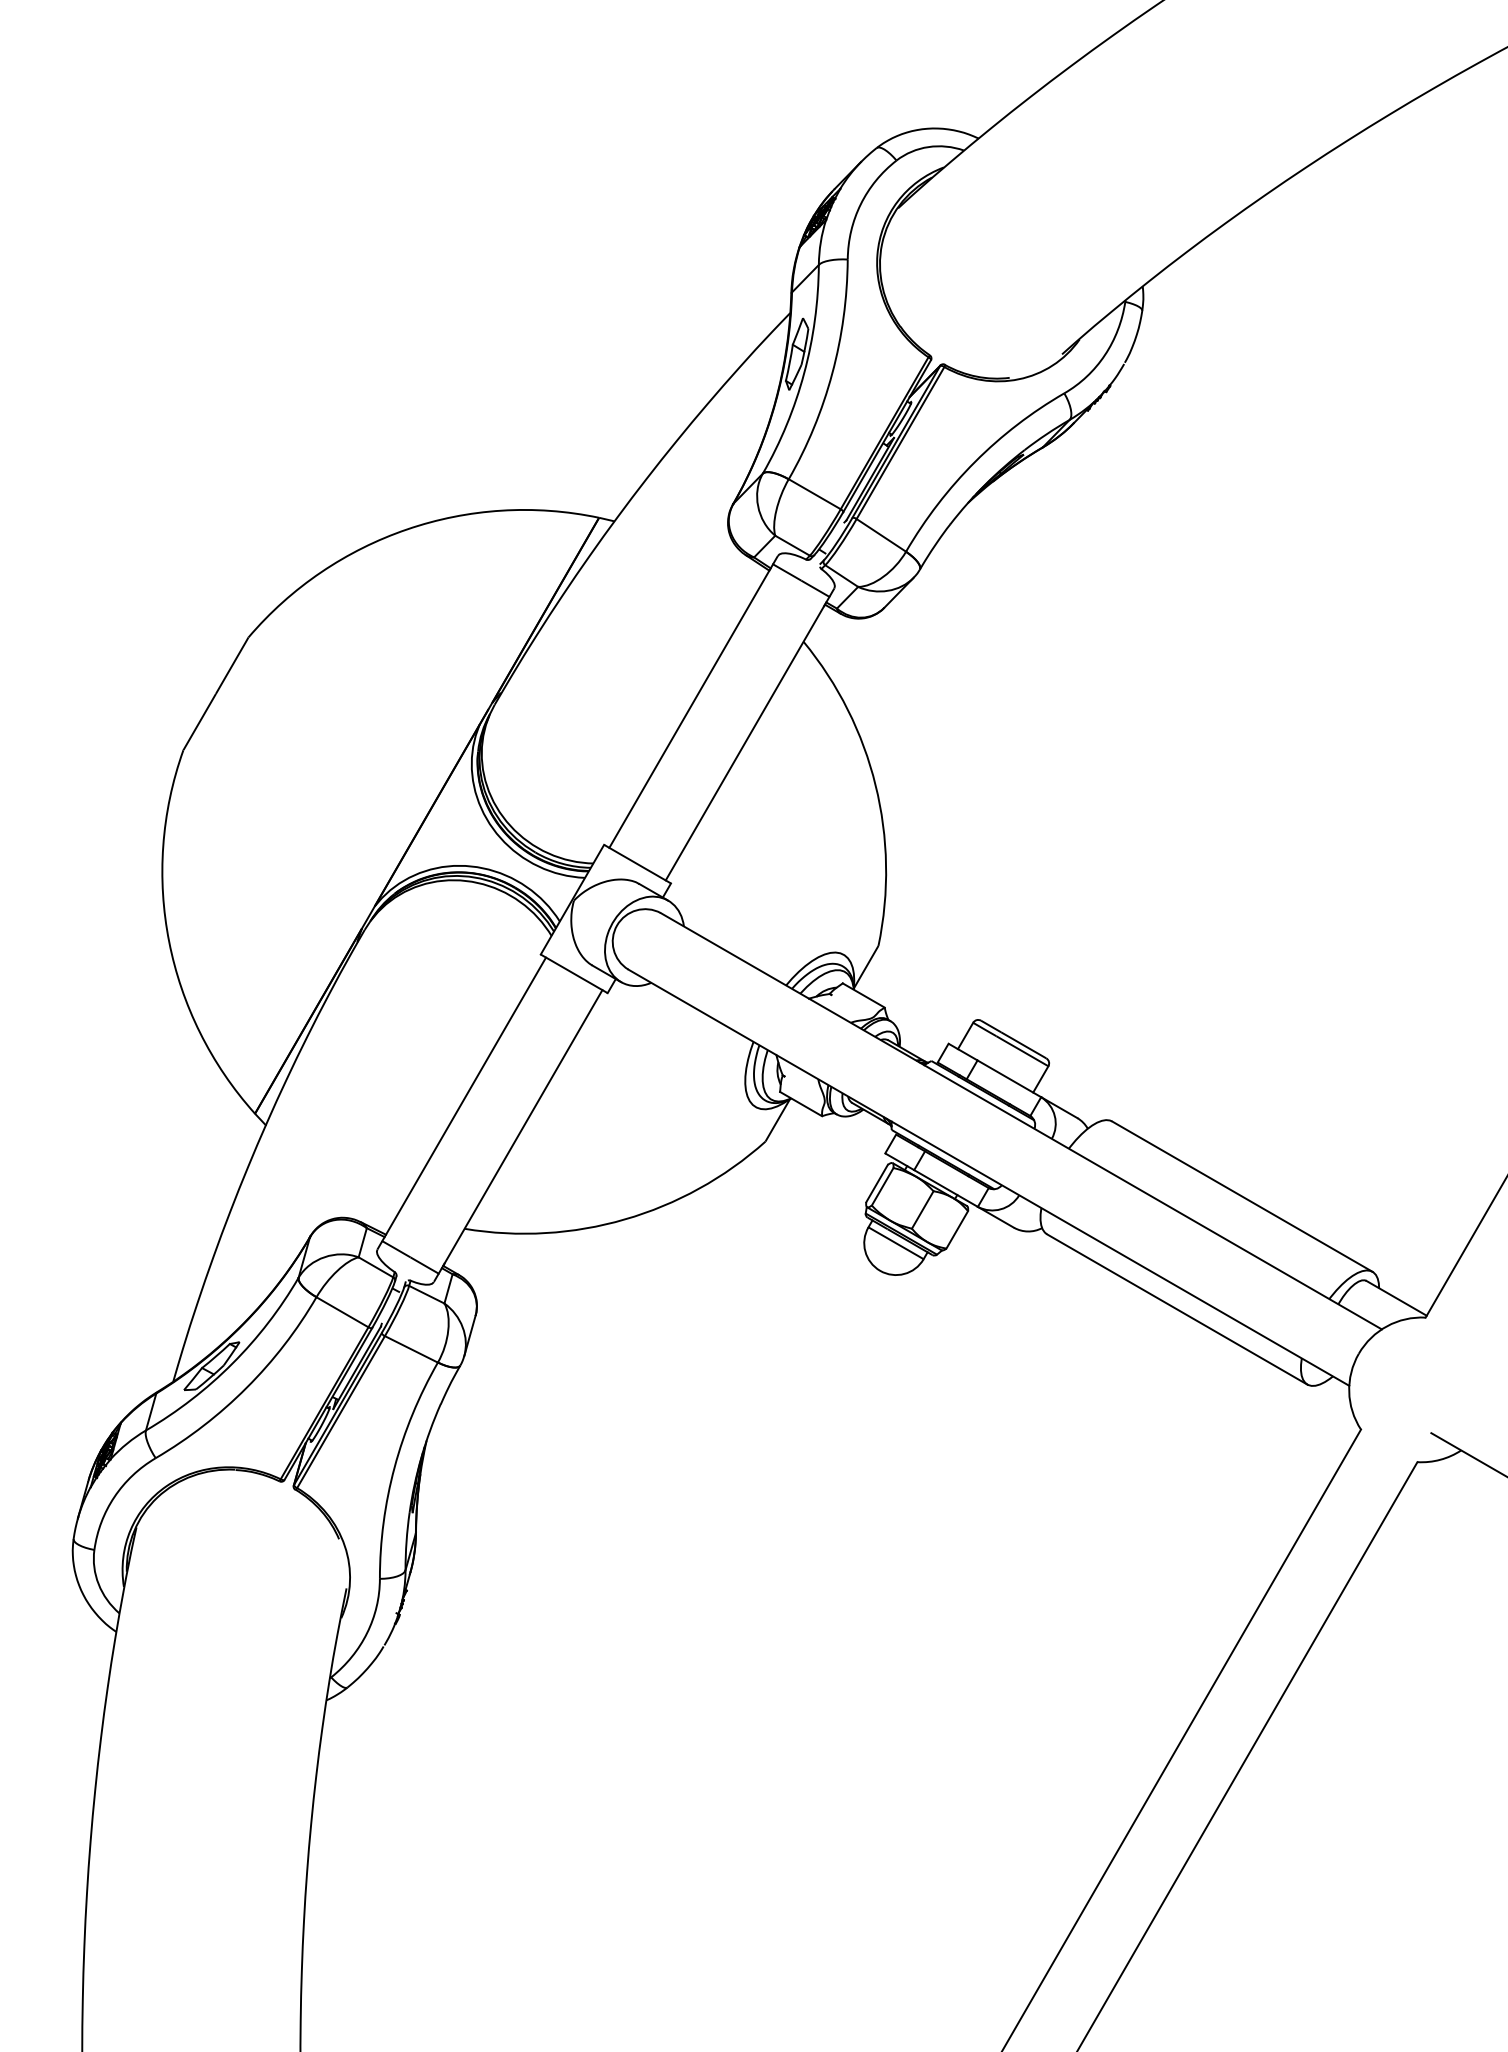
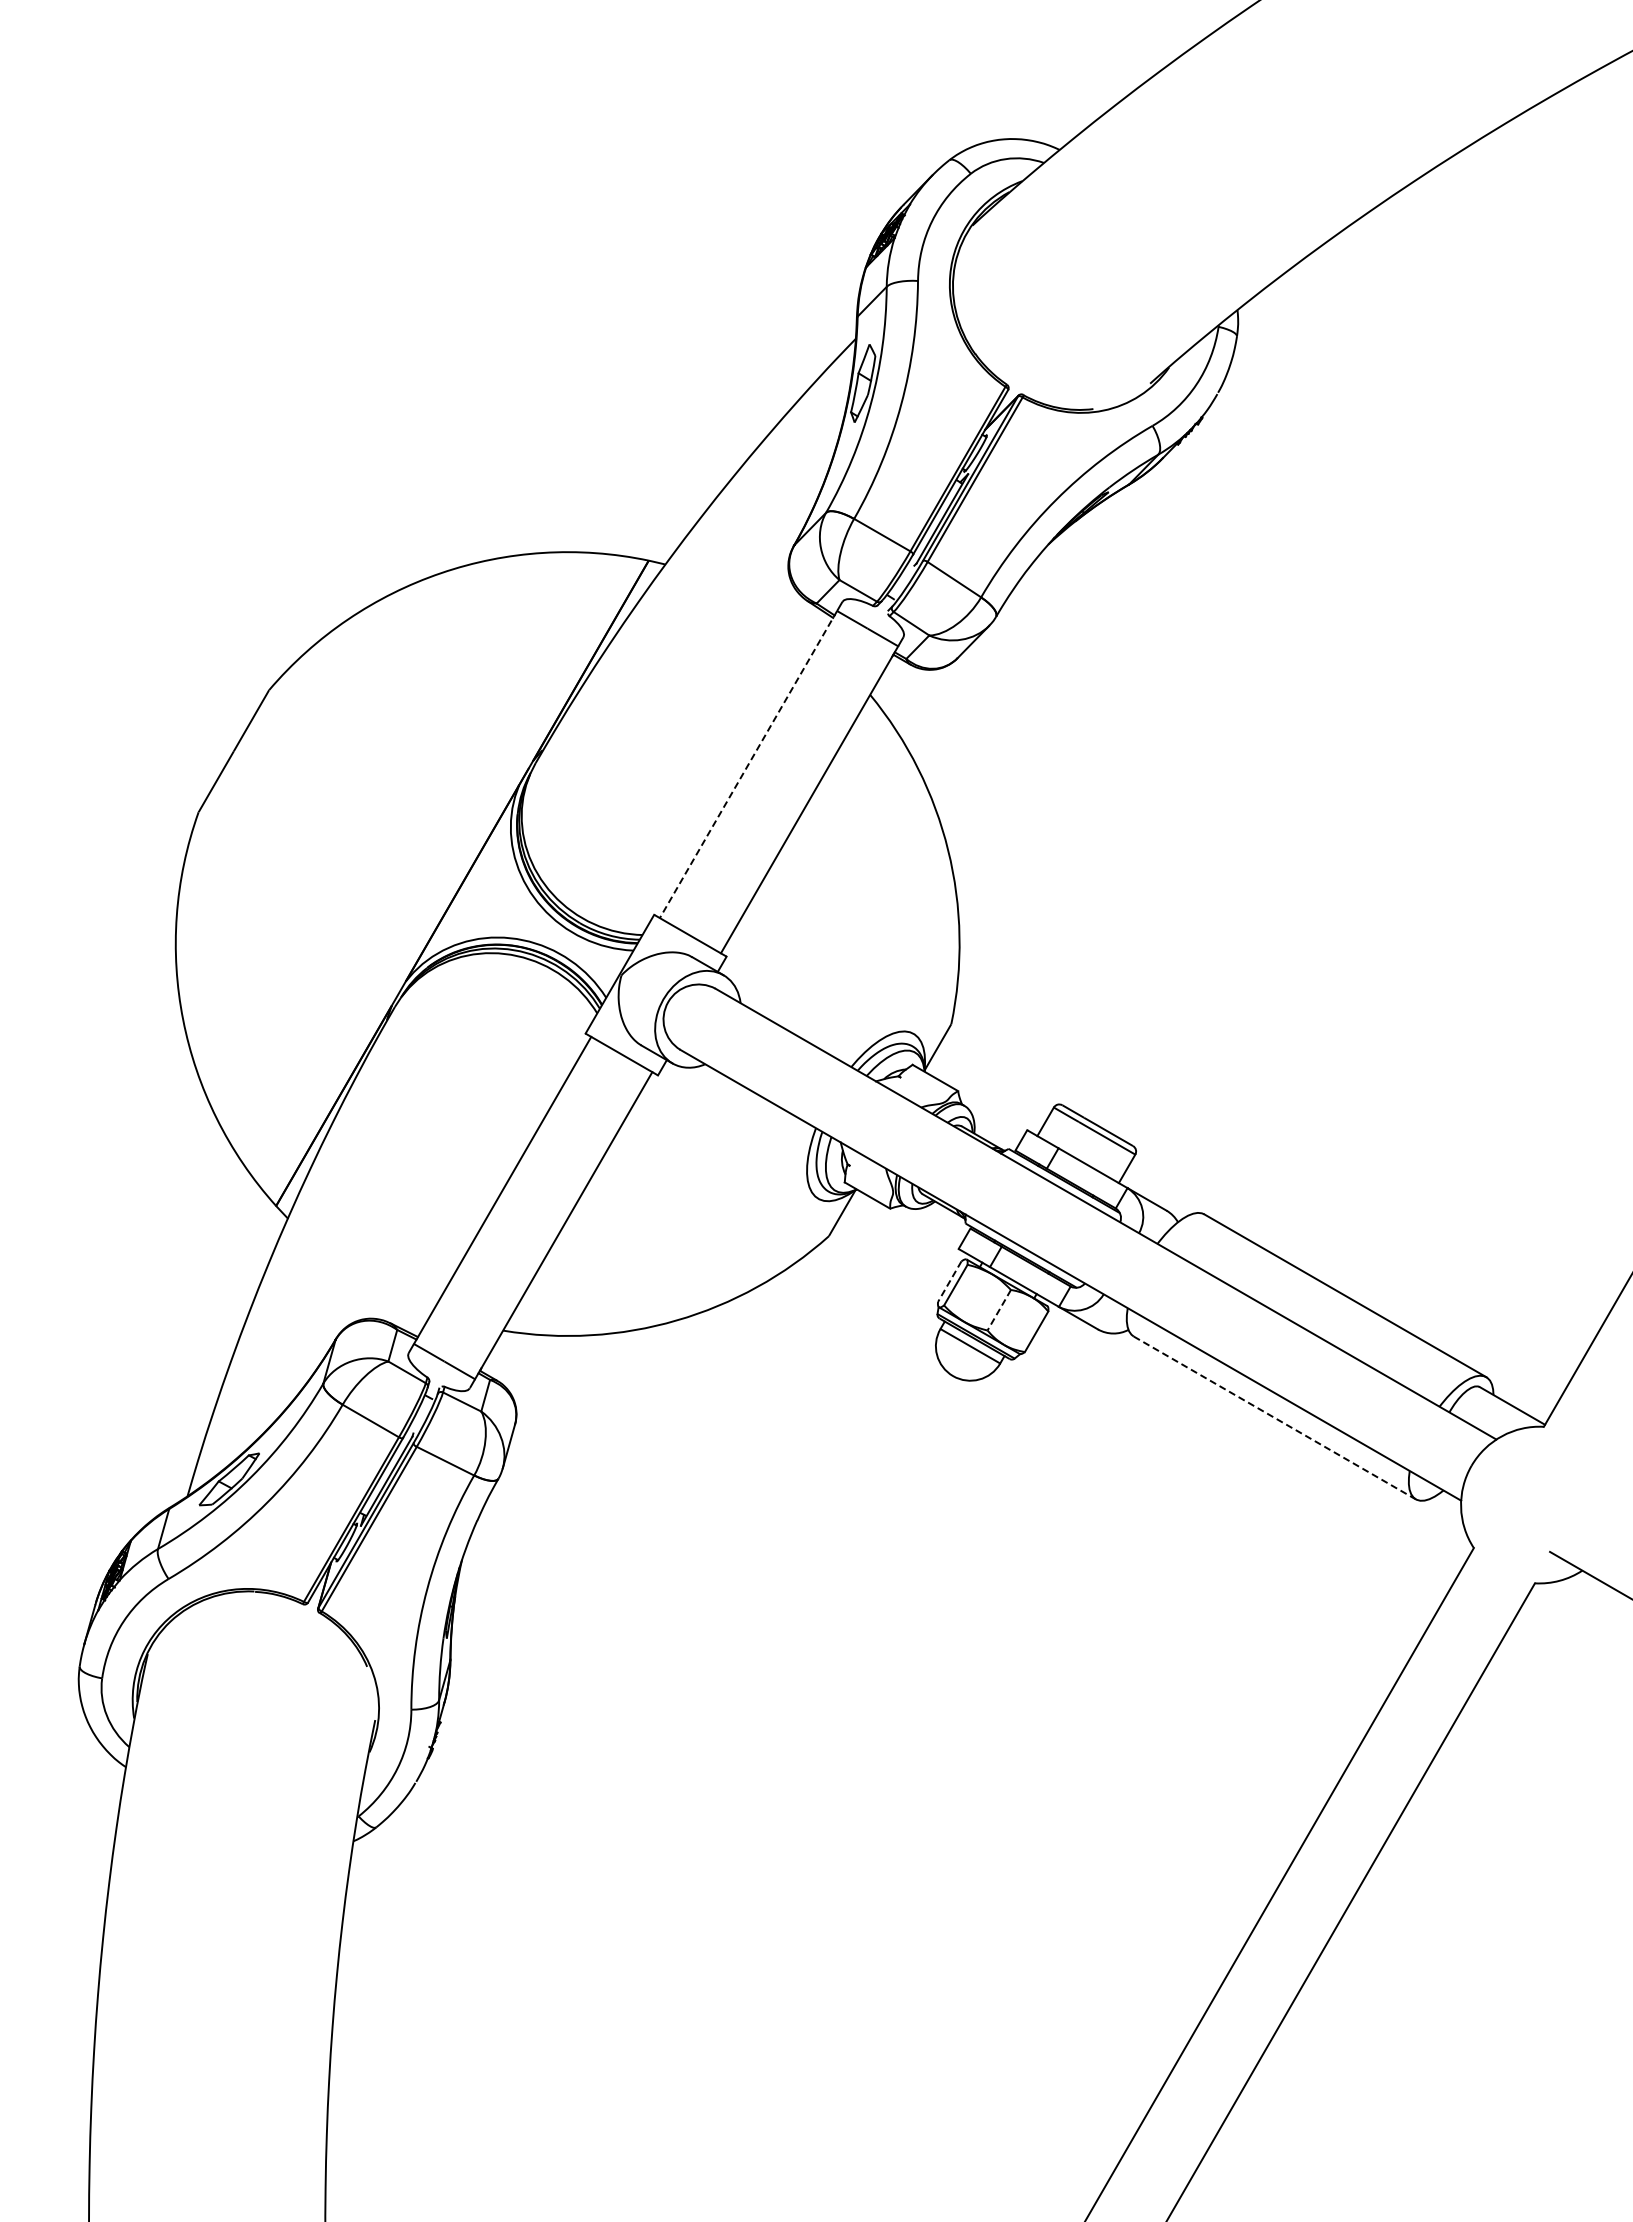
line: (691, 706) -> (748, 765), solid -> dashed
line: (876, 1184) -> (949, 1282), solid -> dashed
line: (922, 1210) -> (999, 1310), solid -> dashed
line: (1176, 1309) -> (1274, 1417), solid -> dashed

